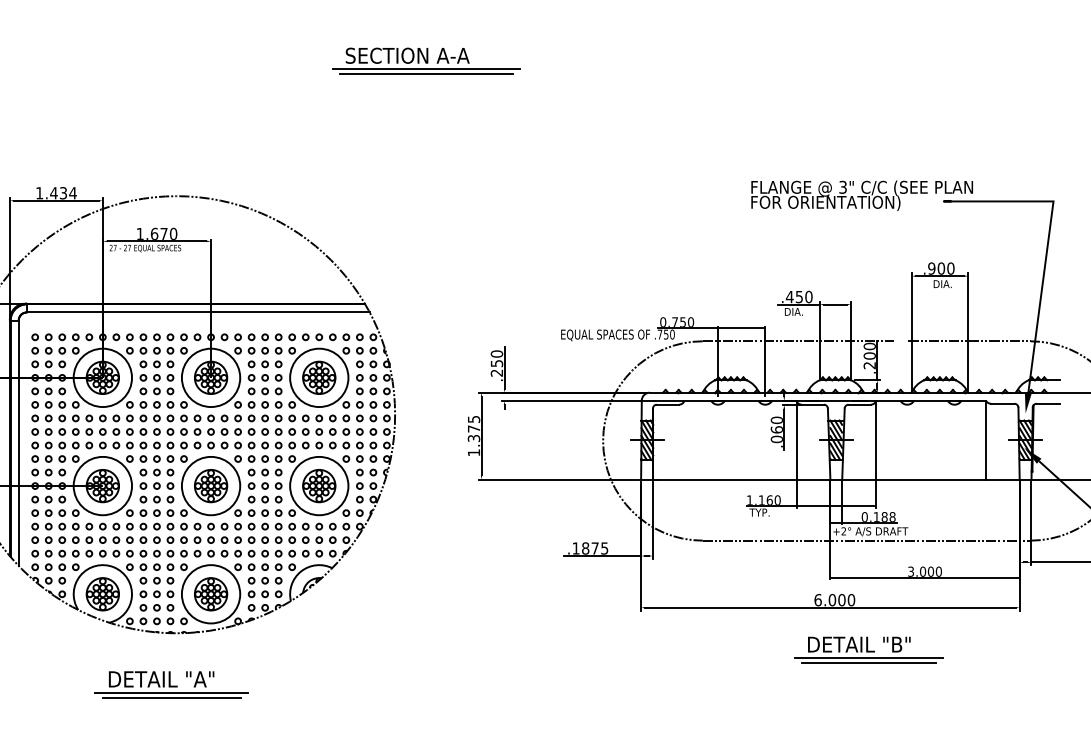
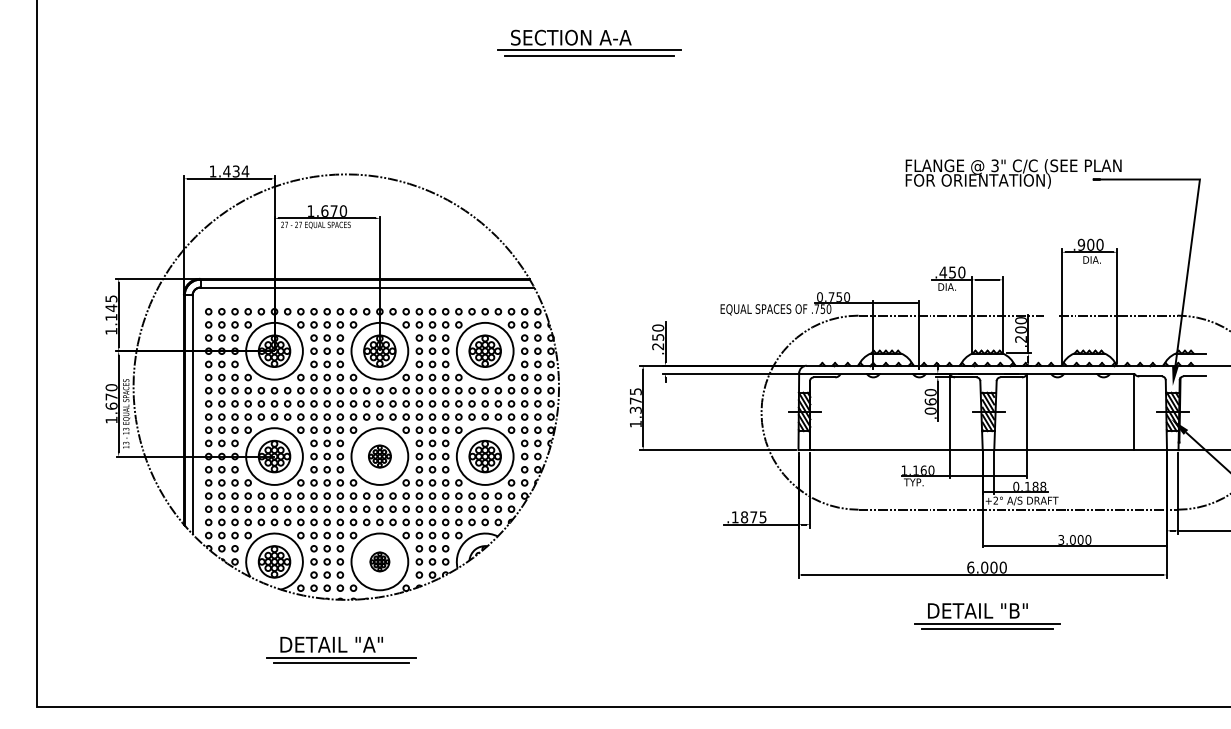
part: (210, 485) -> (379, 456), size x0.7
part: (210, 593) -> (379, 561), size x0.6
part: (869, 650) -> (987, 616), moved

